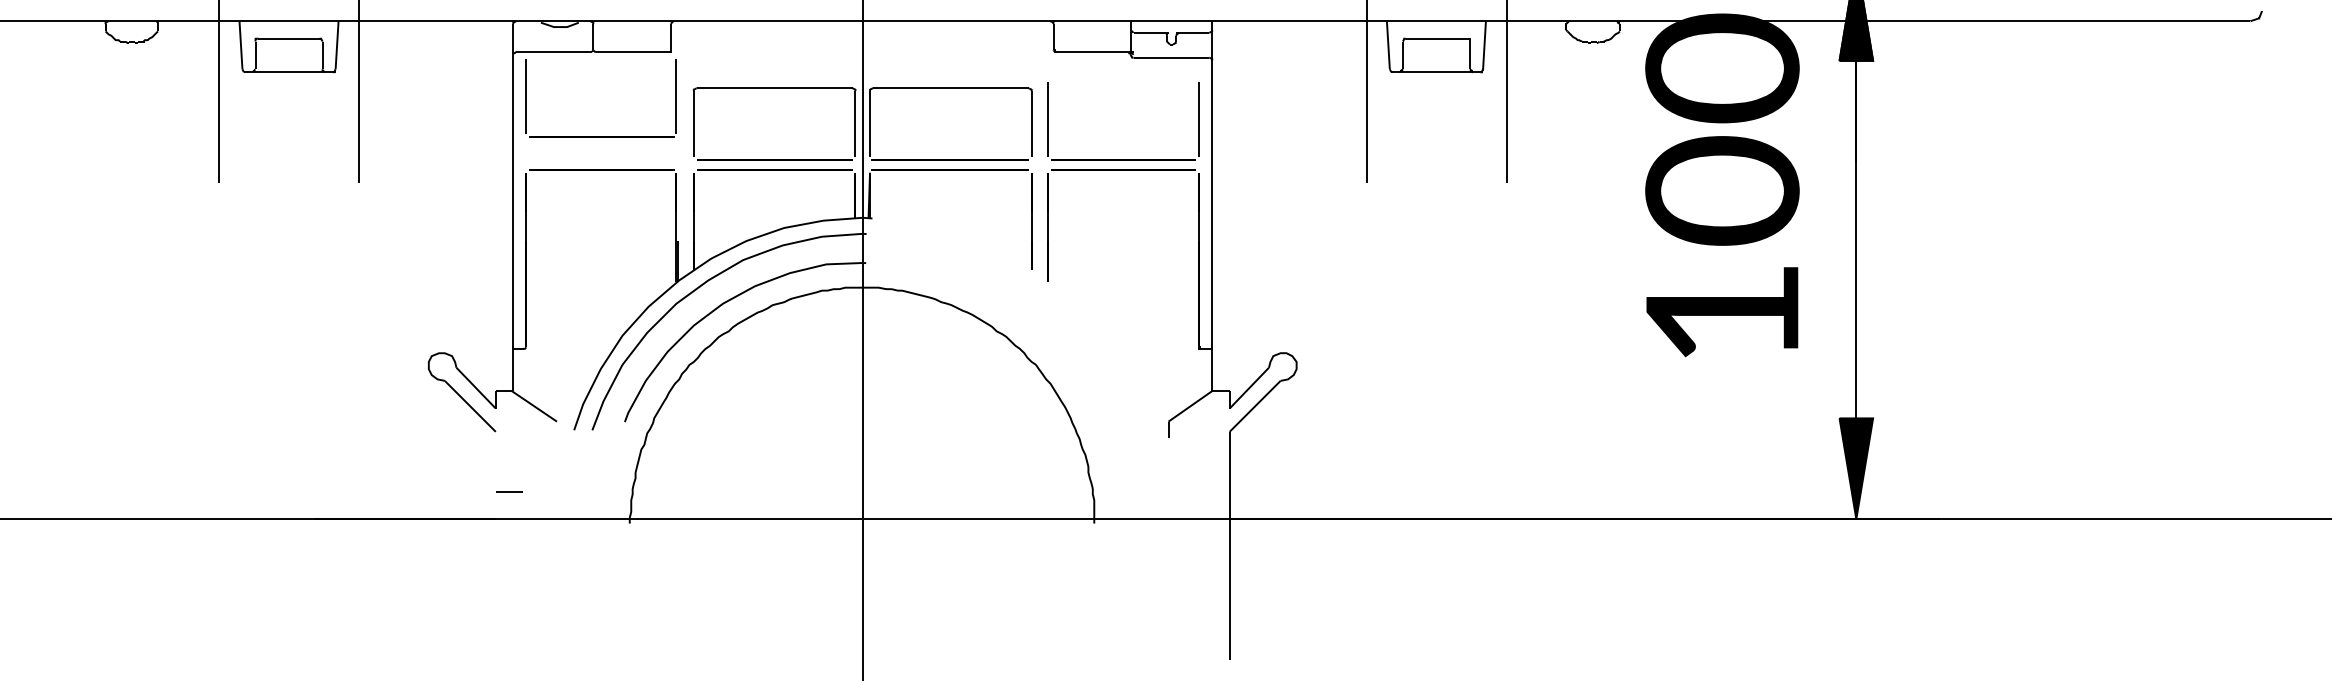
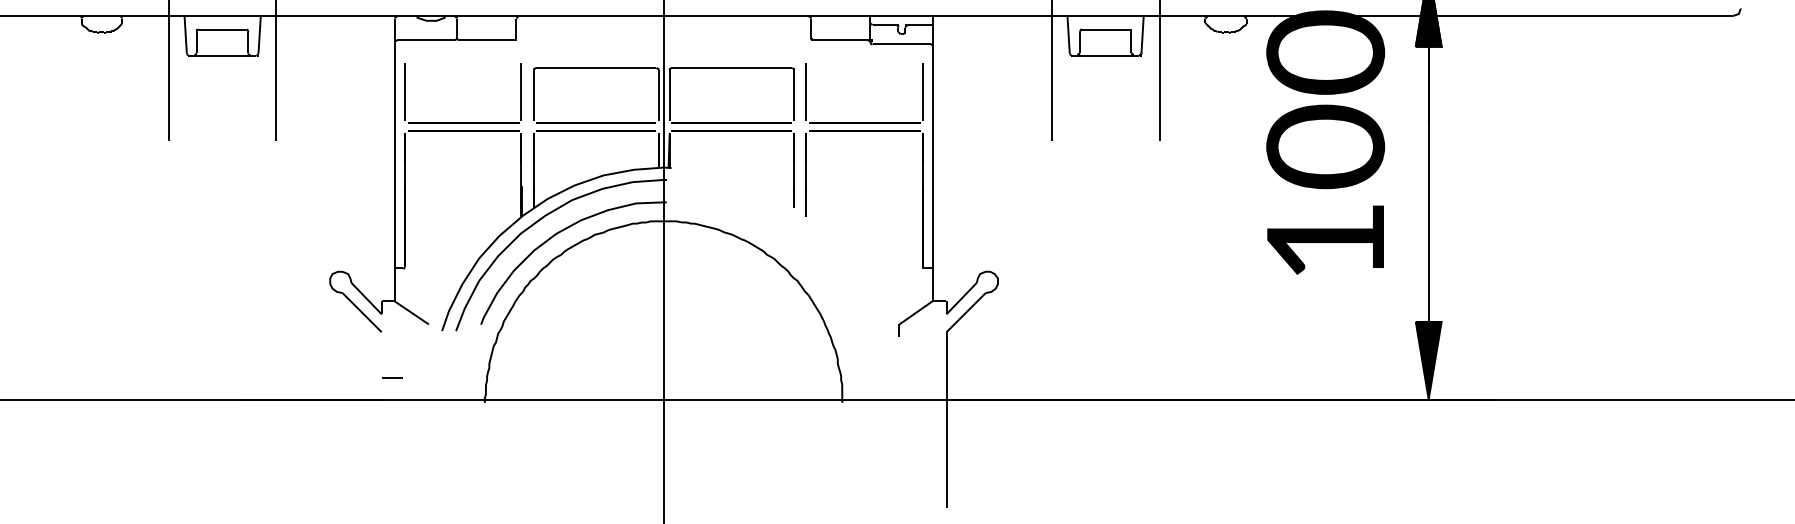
part: (600, 136) -> (462, 122), moved

